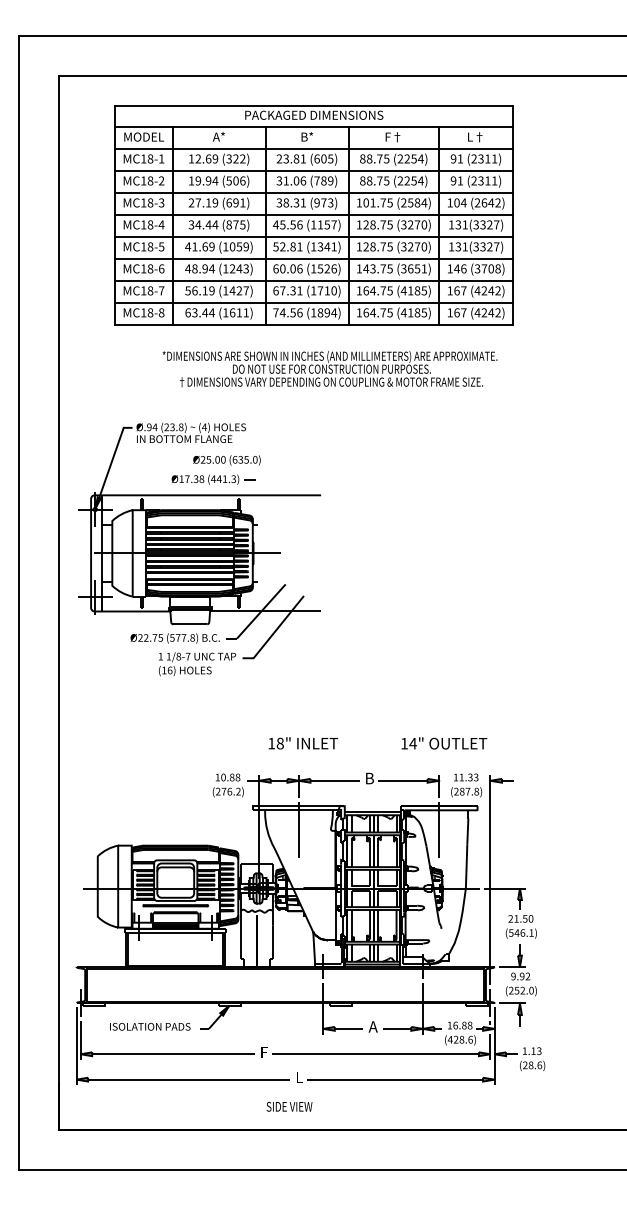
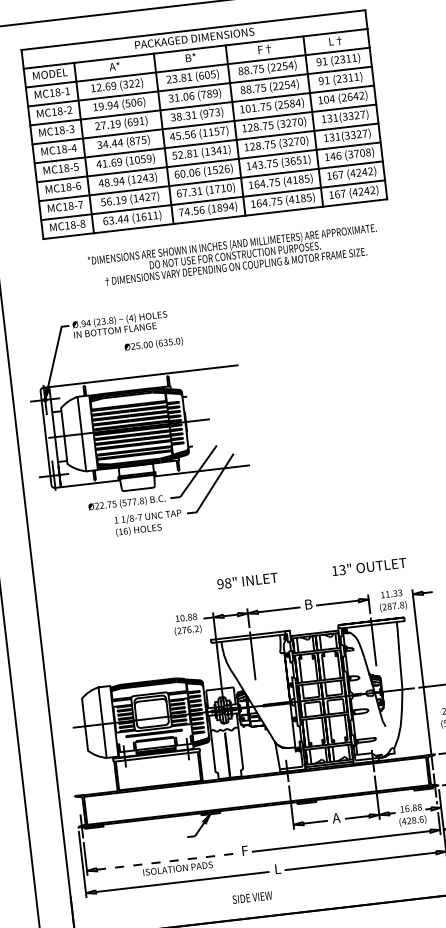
part: (213, 479) -> (144, 362), removed
text: (271, 743) -> (220, 584), 18" -> 98"
text: (412, 743) -> (341, 569), 14" -> 13"
text: (150, 1026) -> (178, 868), moved
line: (174, 1054) -> (167, 861), solid -> dashed
text: (289, 1106) -> (252, 897), moved

